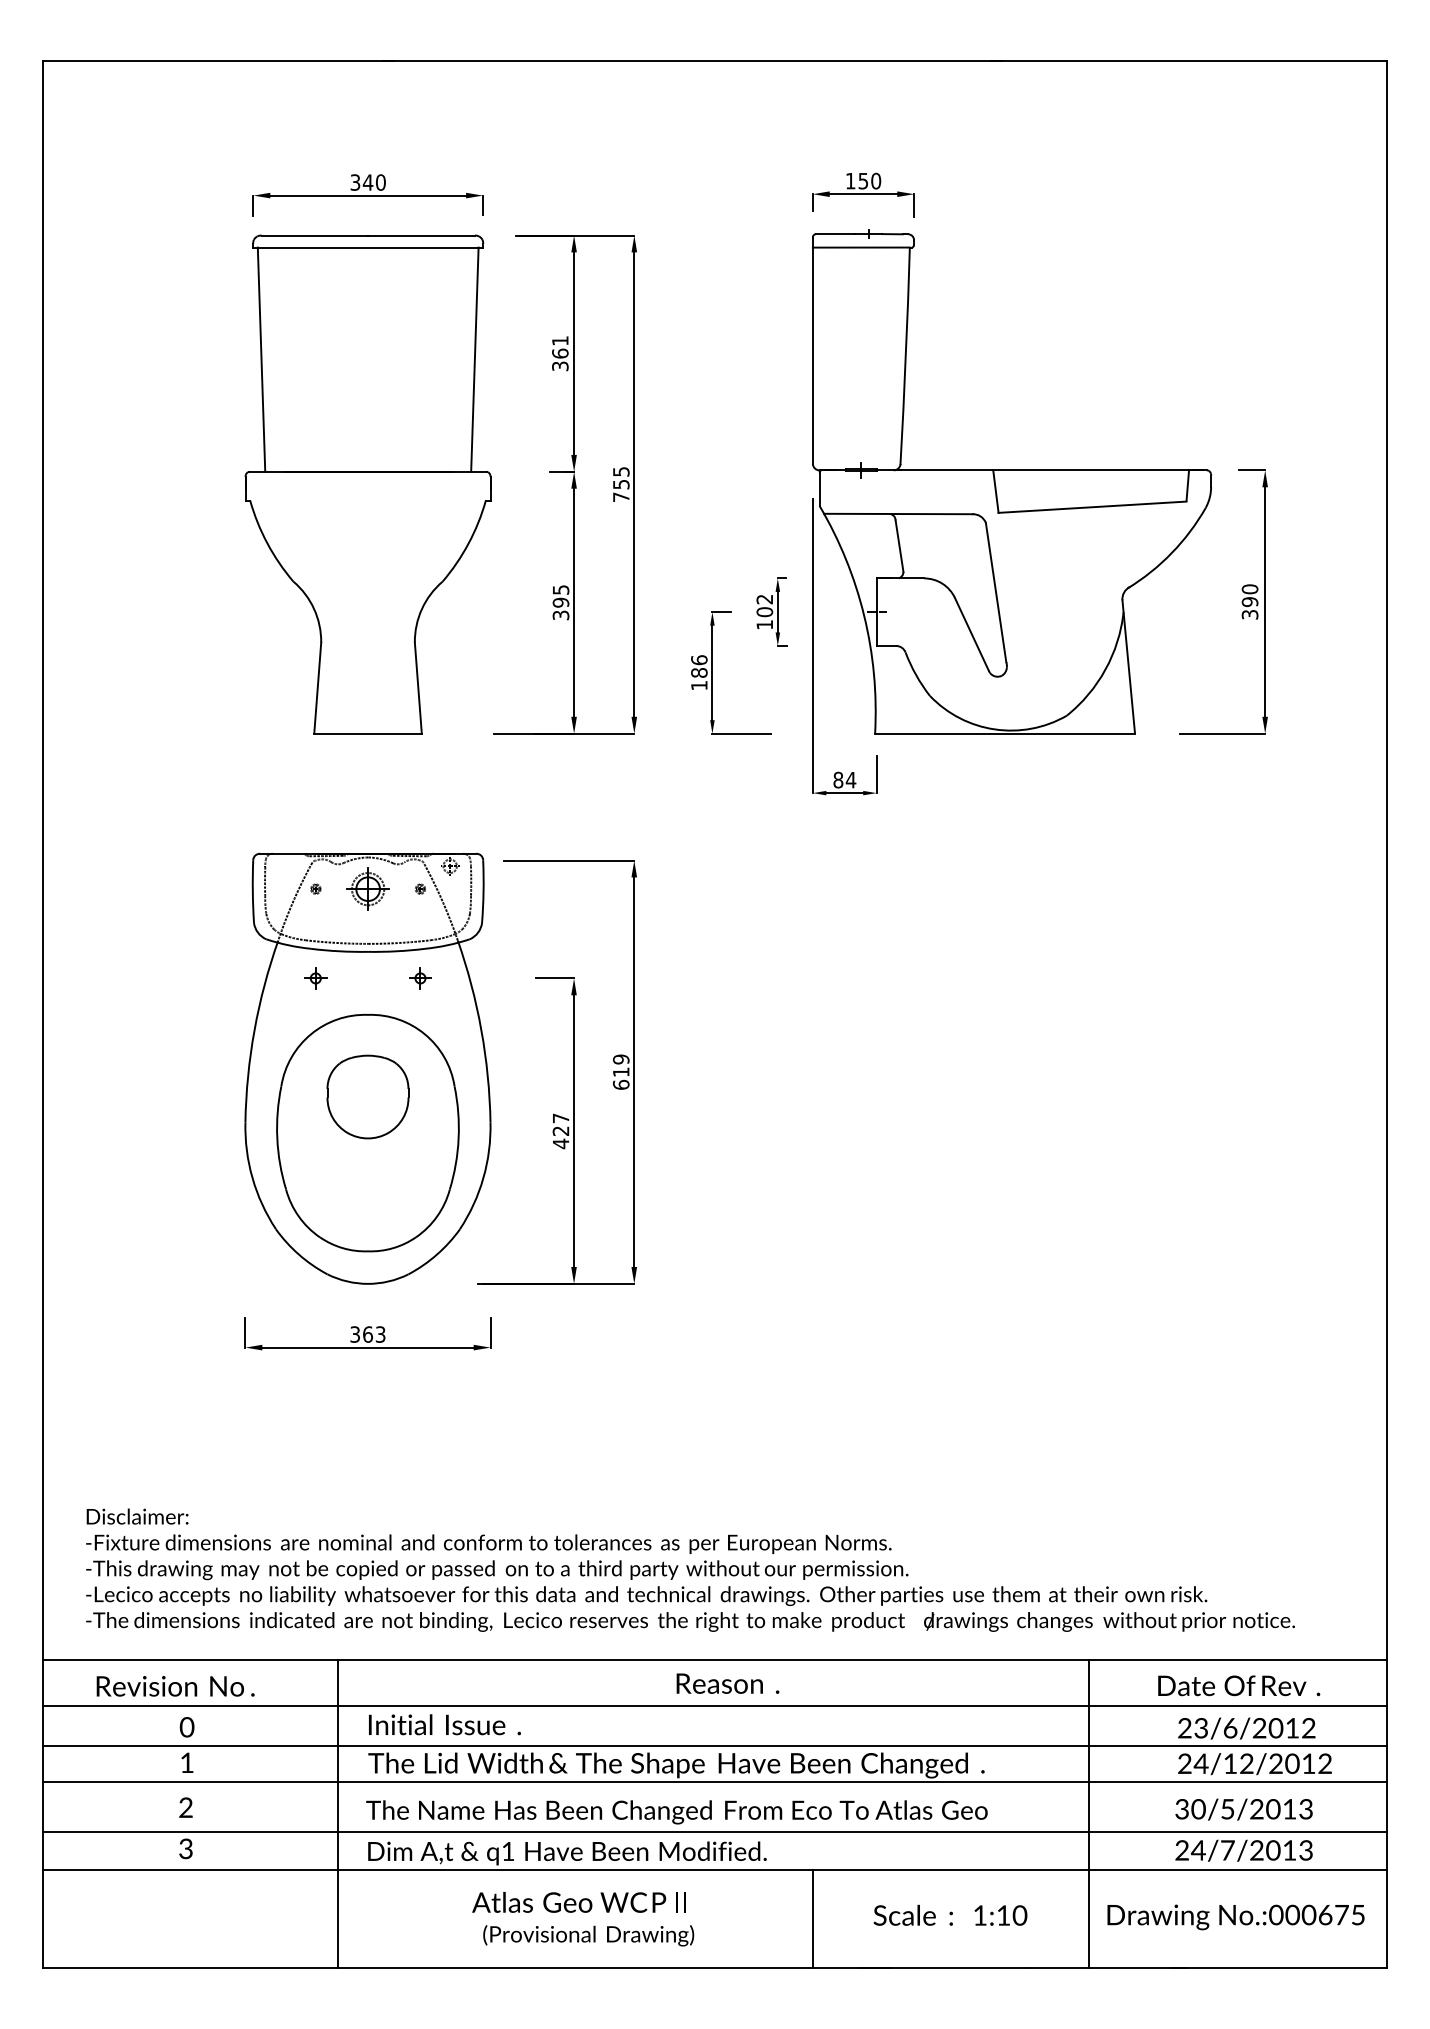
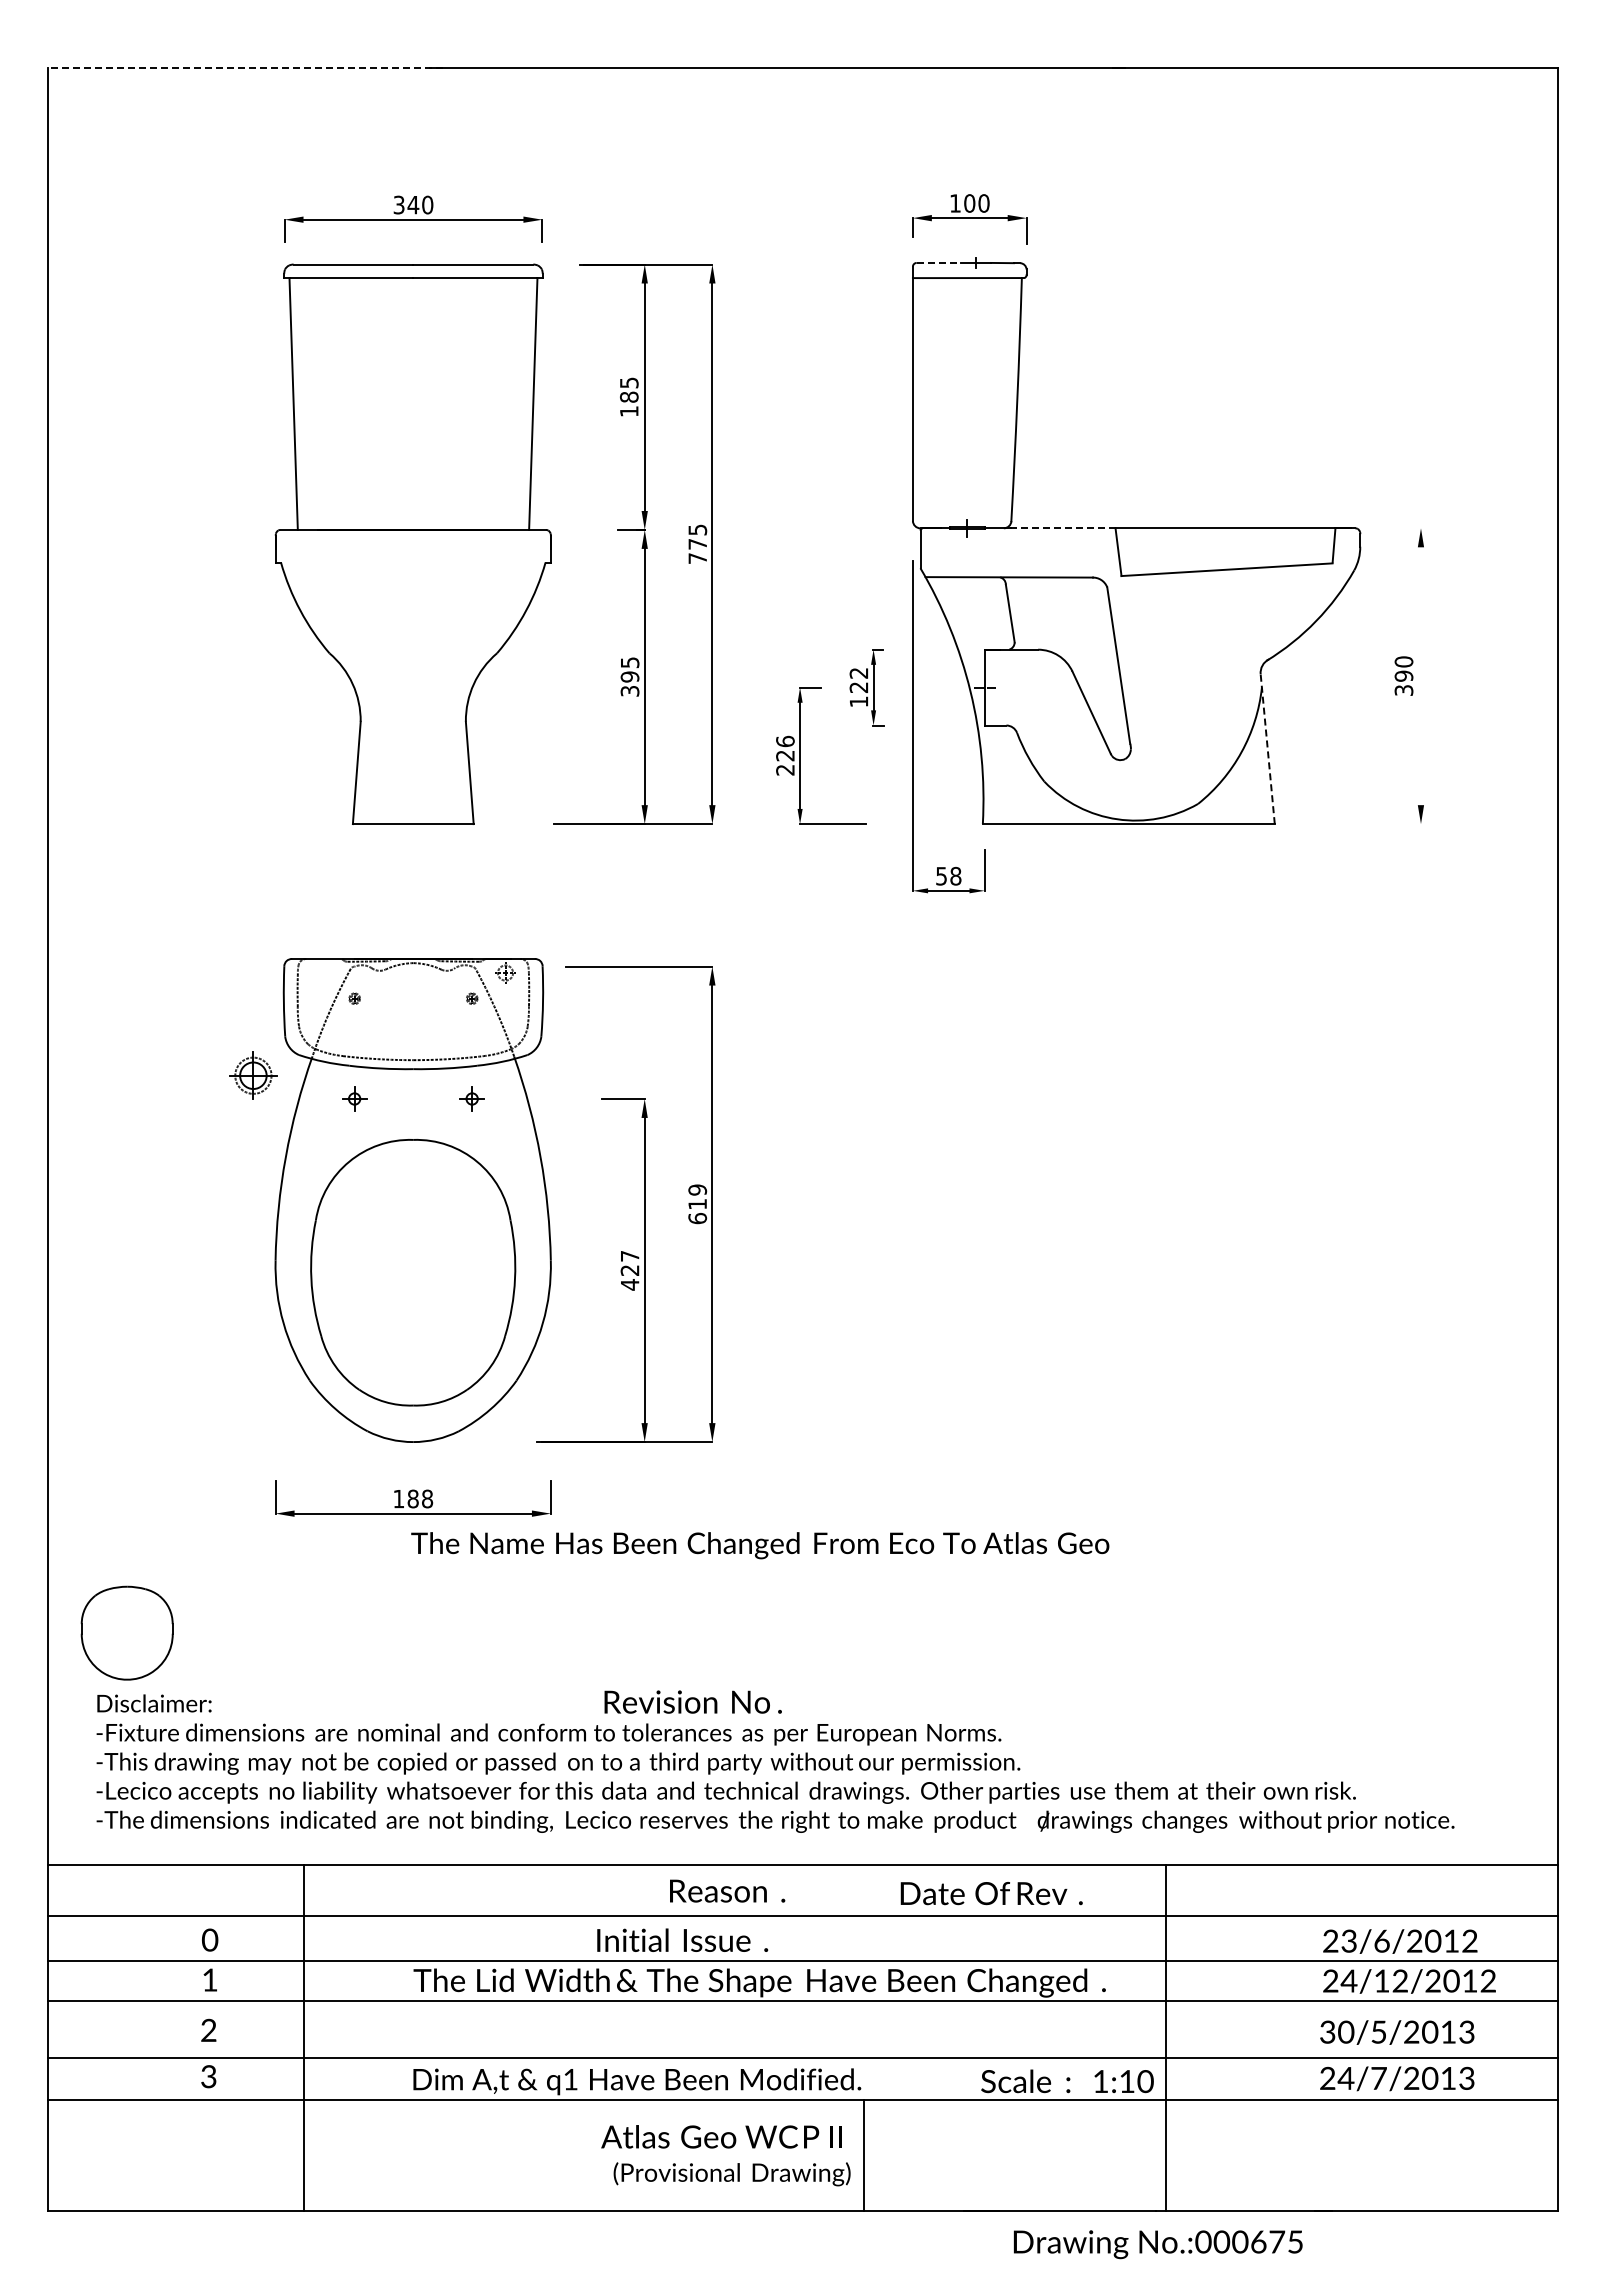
line: (218, 60) -> (245, 68), solid -> dashed
text: (863, 181) -> (969, 203), 150 -> 100
line: (836, 233) -> (939, 262), solid -> dashed
text: (560, 353) -> (629, 396), 361 -> 185
line: (944, 470) -> (1060, 528), solid -> dashed
line: (1251, 470) -> (1405, 528), removed
text: (621, 484) -> (697, 544), 755 -> 775
line: (1264, 602) -> (1420, 676), removed
text: (764, 612) -> (858, 687), 102 -> 122
line: (1128, 666) -> (1267, 748), solid -> dashed
text: (699, 678) -> (785, 762), 186 -> 226
line: (1222, 734) -> (1372, 824), removed
text: (844, 779) -> (948, 875), 84 -> 58
part: (368, 888) -> (253, 1075), moved
part: (367, 1096) -> (126, 1632), moved
text: (368, 1334) -> (413, 1498), 363 -> 188
text: (727, 1683) -> (727, 1890), moved
text: (175, 1685) -> (692, 1701), moved
text: (1238, 1685) -> (991, 1893), moved
text: (444, 1724) -> (682, 1939), moved
text: (677, 1812) -> (760, 1545), moved
line: (337, 1813) -> (304, 2037), moved
line: (1088, 1813) -> (1165, 2037), moved
text: (950, 1915) -> (1067, 2081), moved
text: (1236, 1917) -> (1158, 2244), moved
text: (582, 1919) -> (725, 2155), moved
line: (812, 1919) -> (863, 2155), moved

